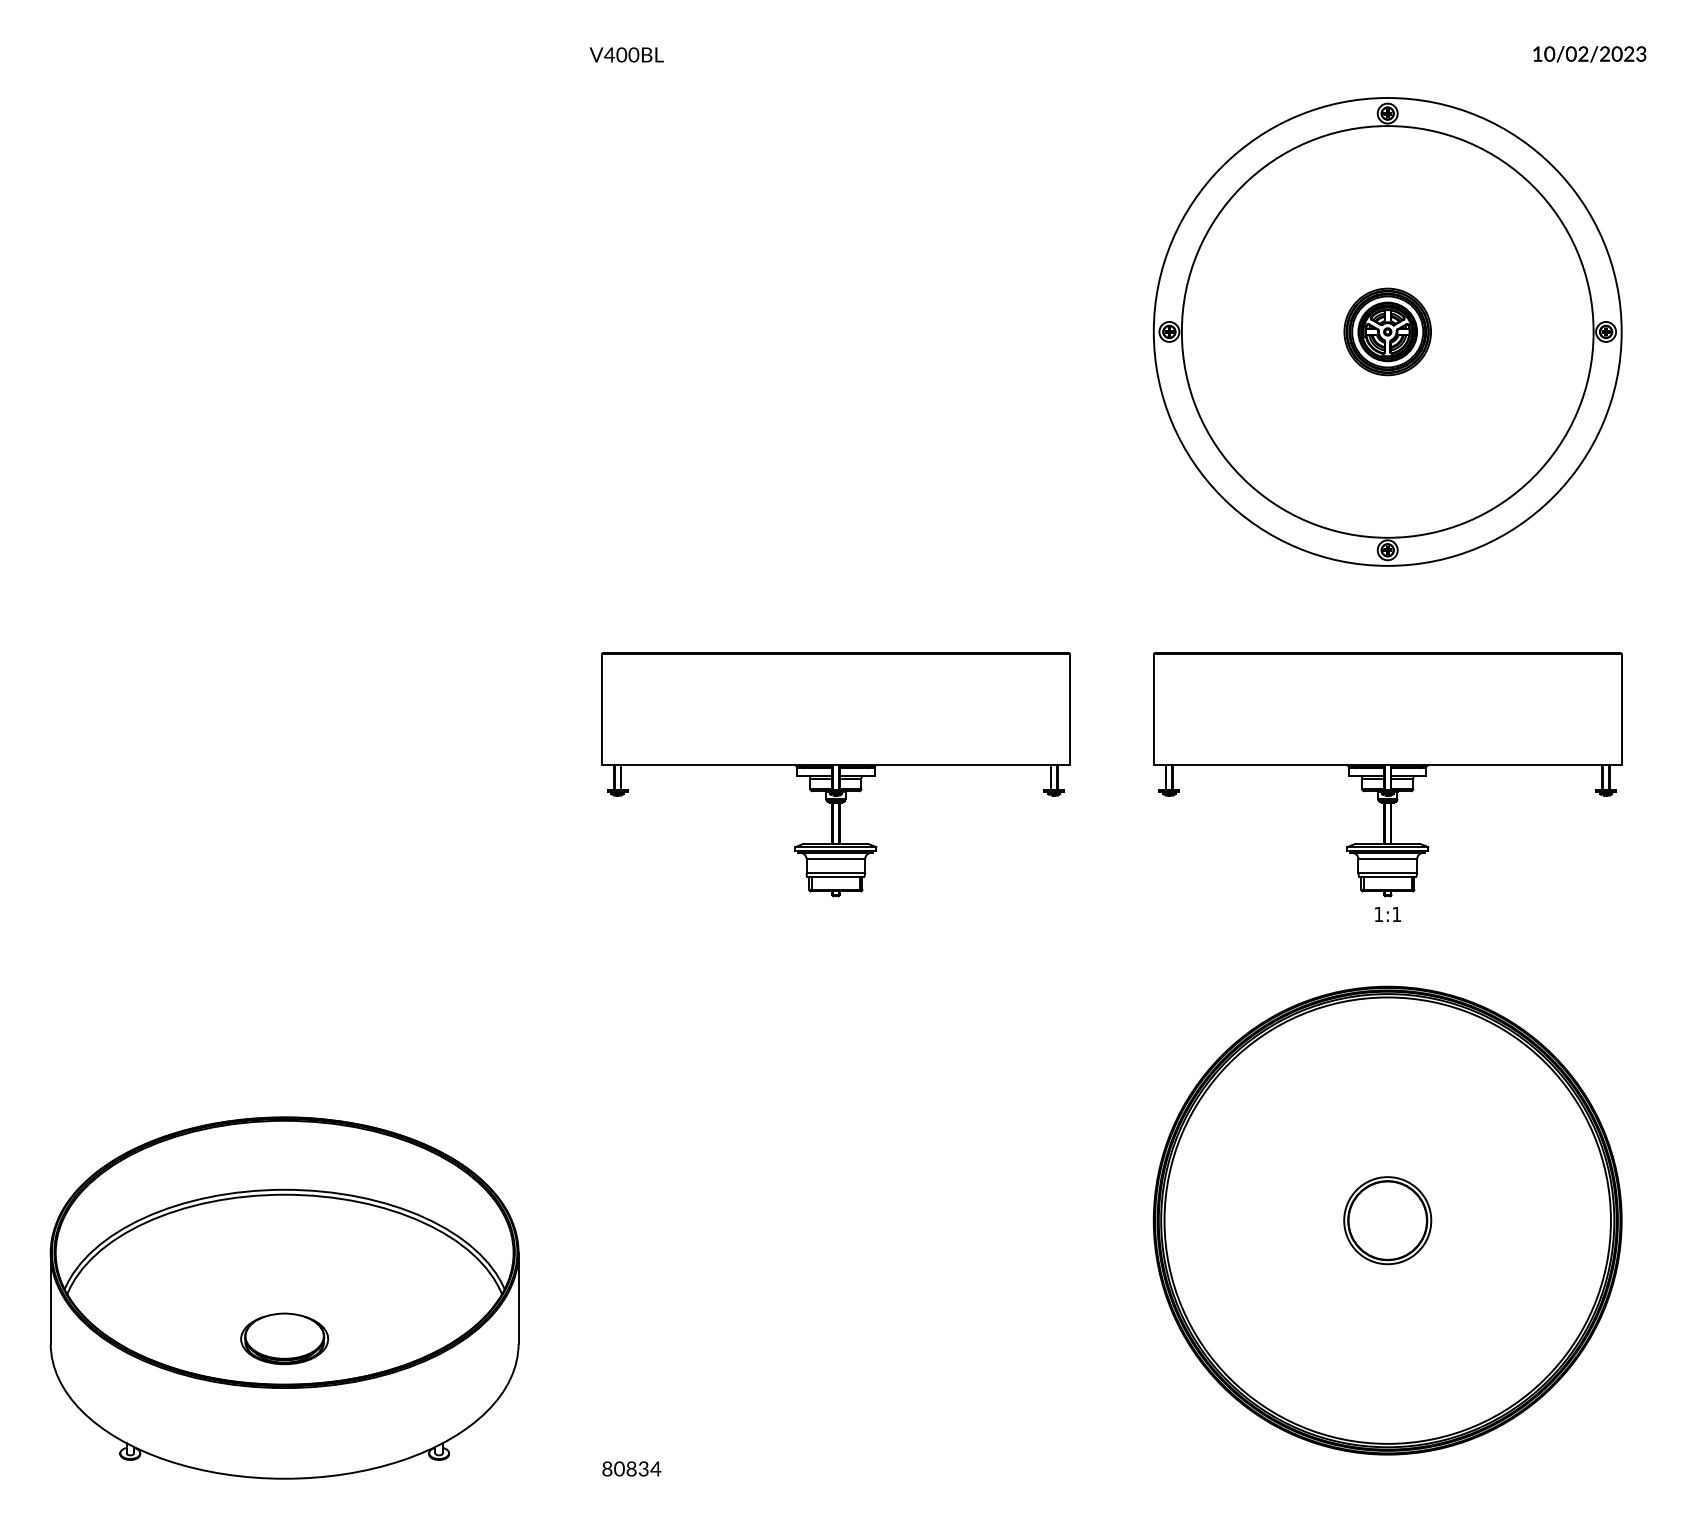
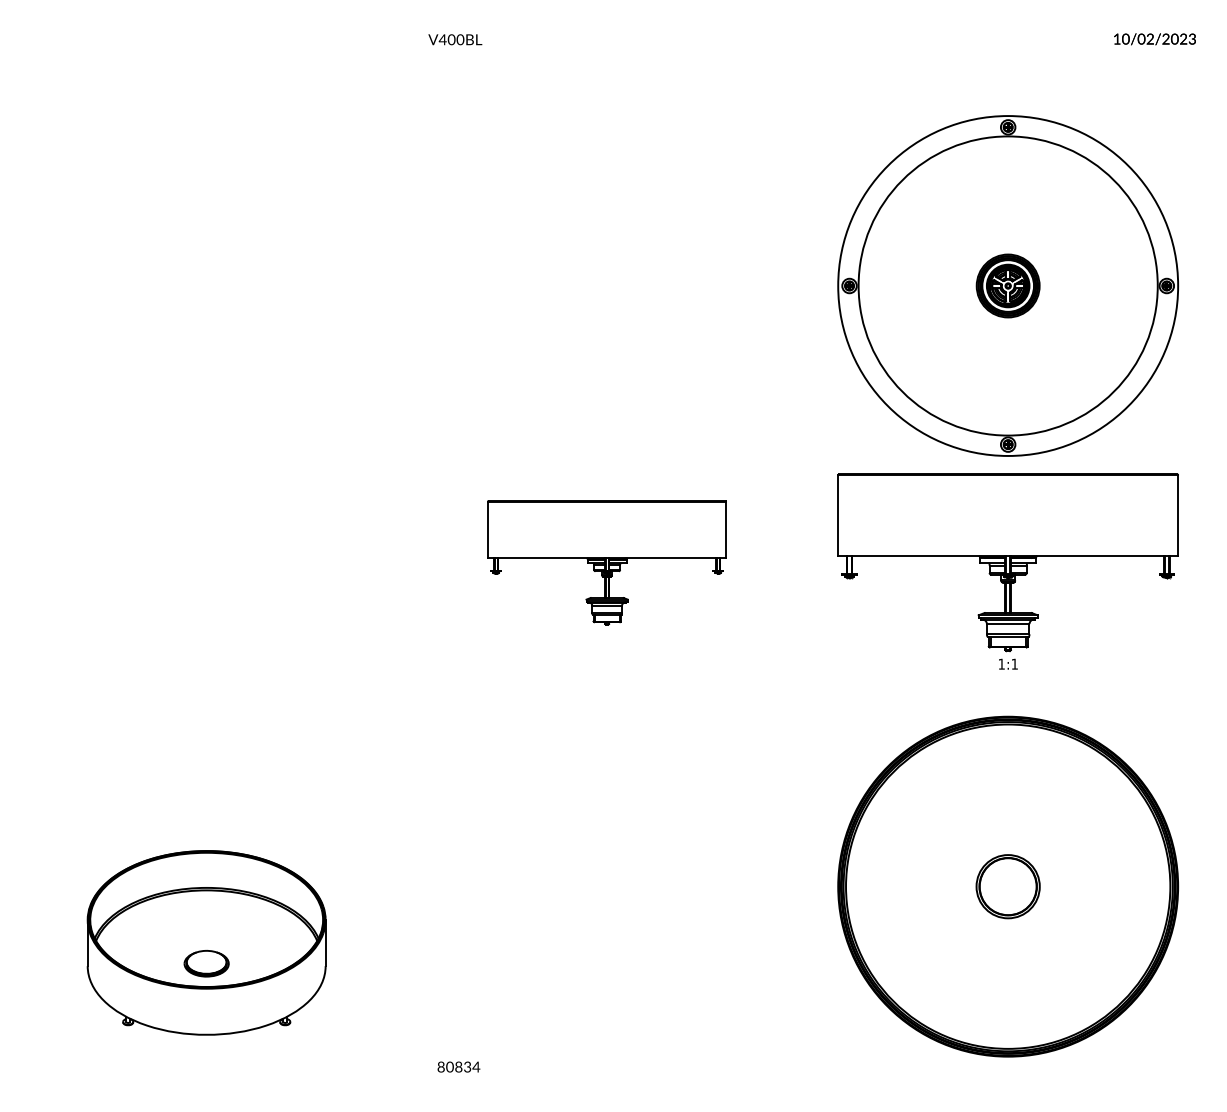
part: (1386, 331) -> (1007, 285), moved
part: (834, 774) -> (606, 562), size x0.7
part: (284, 1297) -> (206, 942), size x0.7

